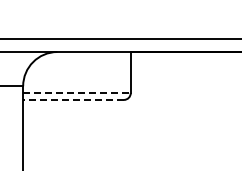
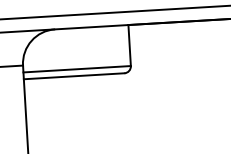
line: (76, 93) -> (76, 69), dashed -> solid
line: (73, 99) -> (74, 75), dashed -> solid

